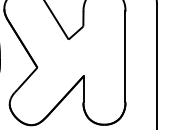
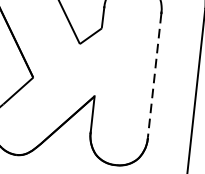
line: (125, 57) -> (154, 76), solid -> dashed

